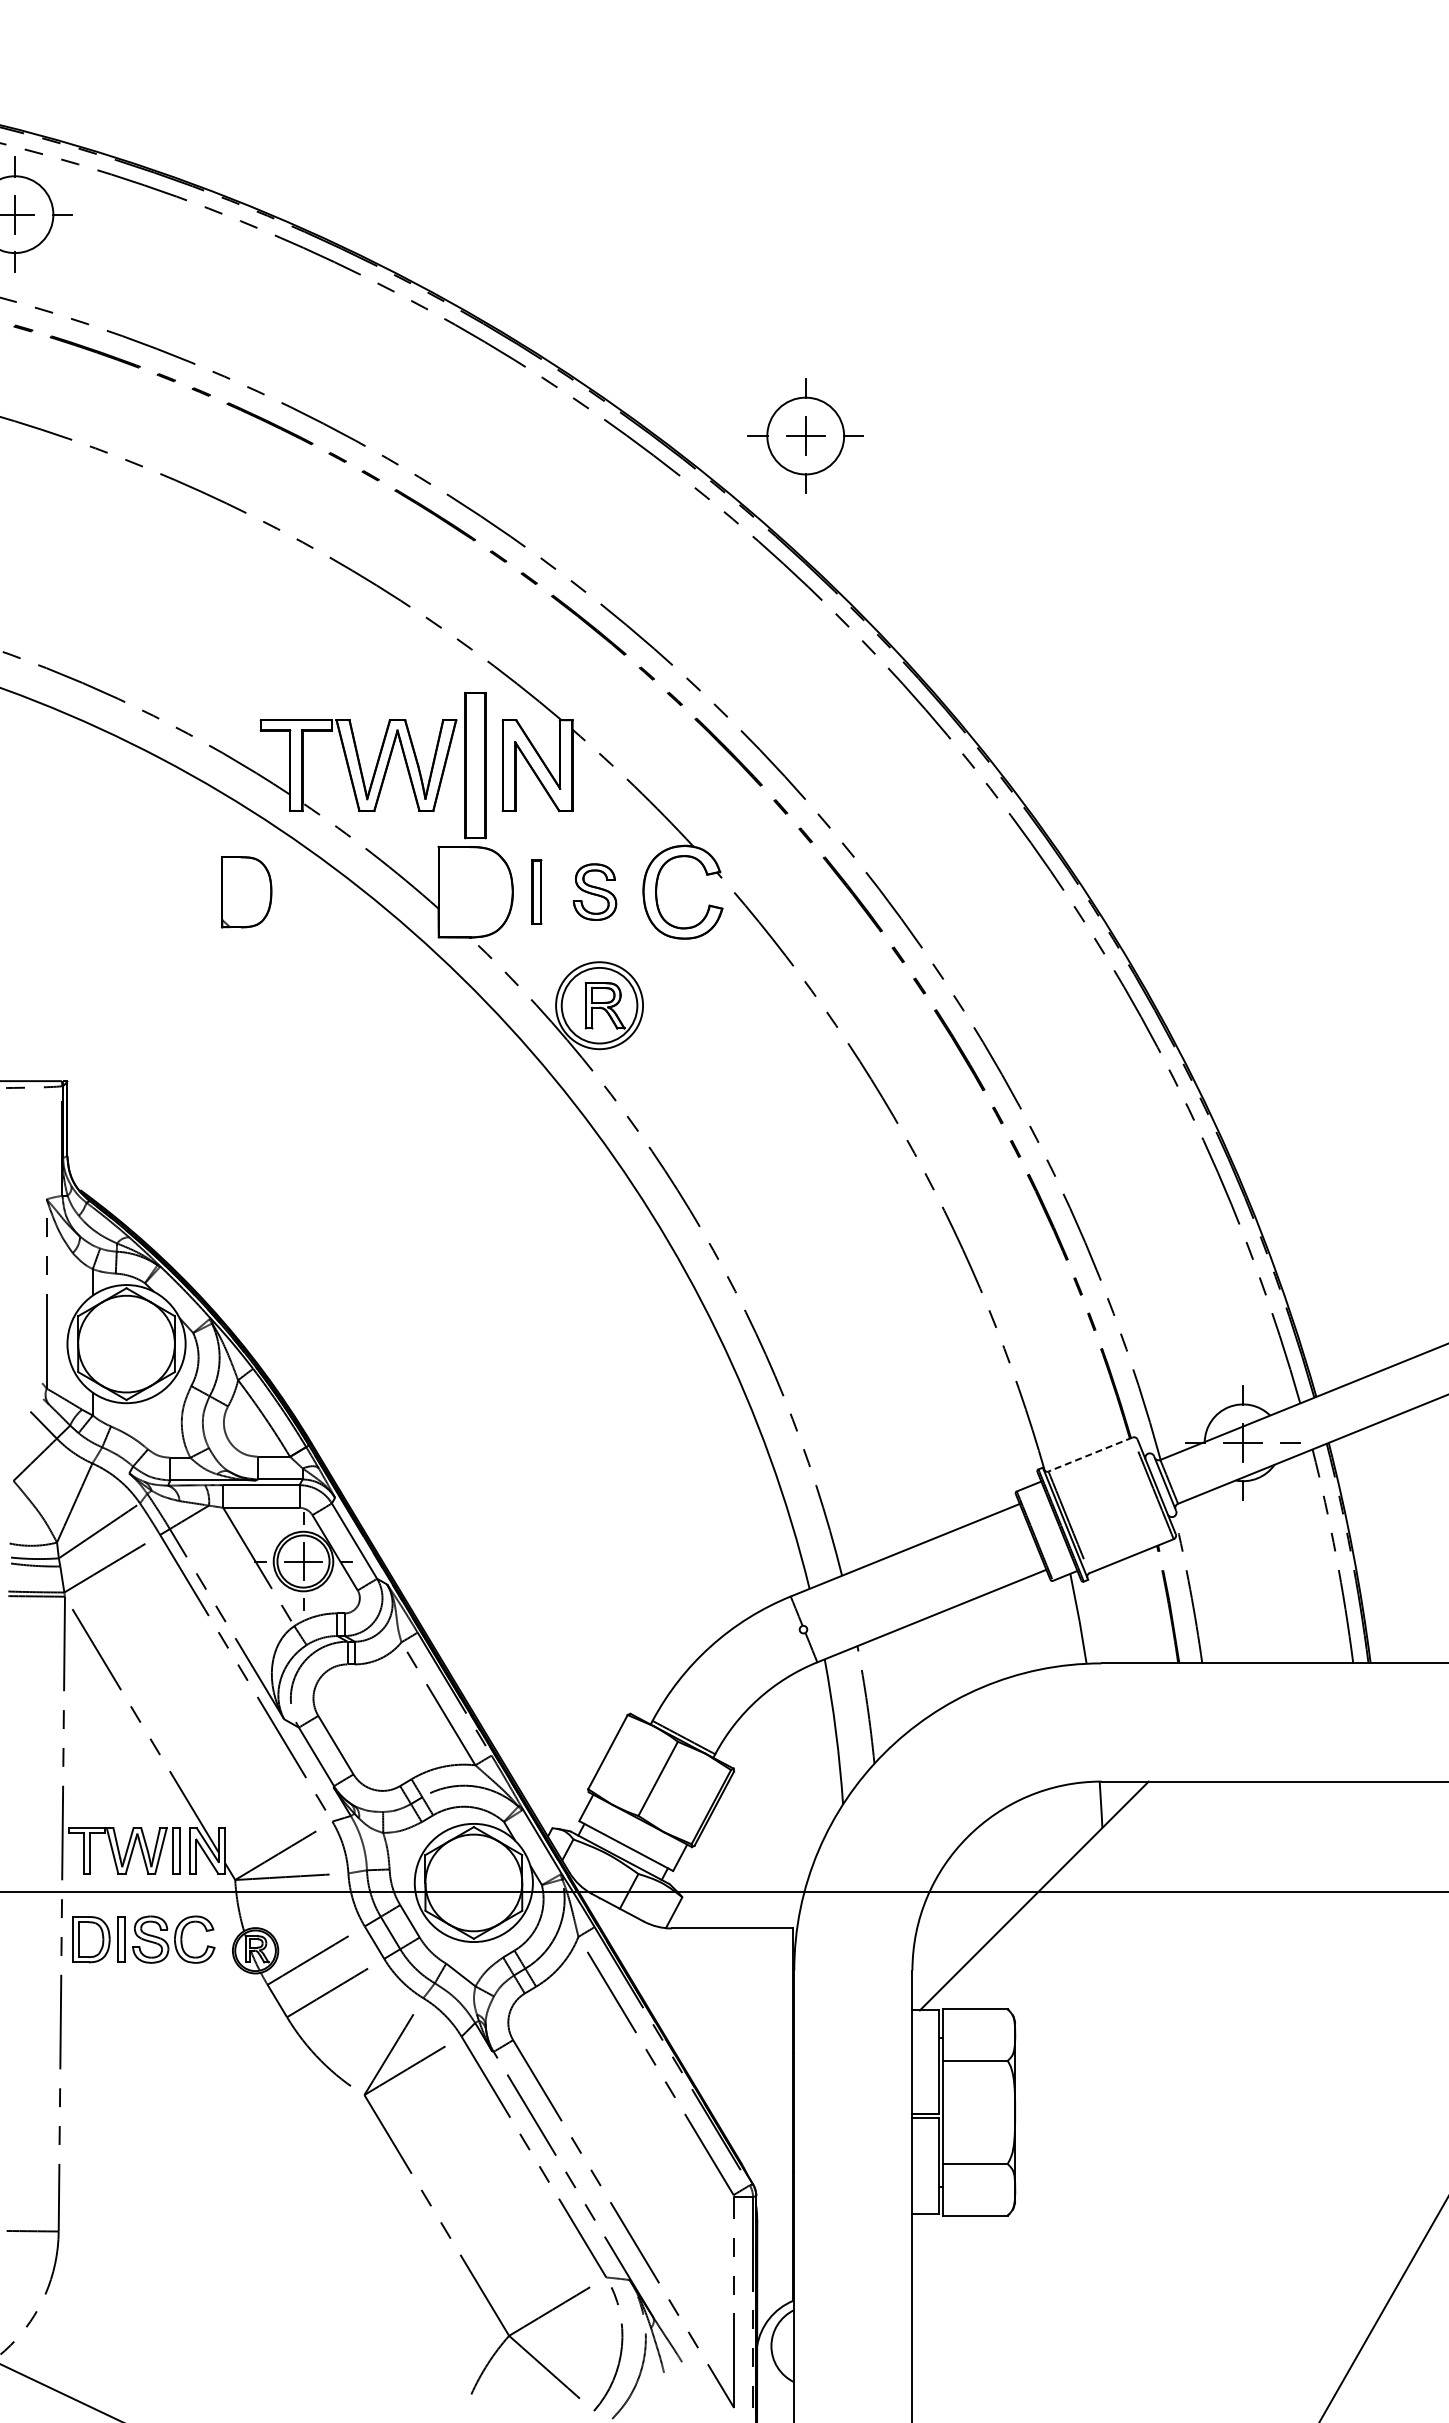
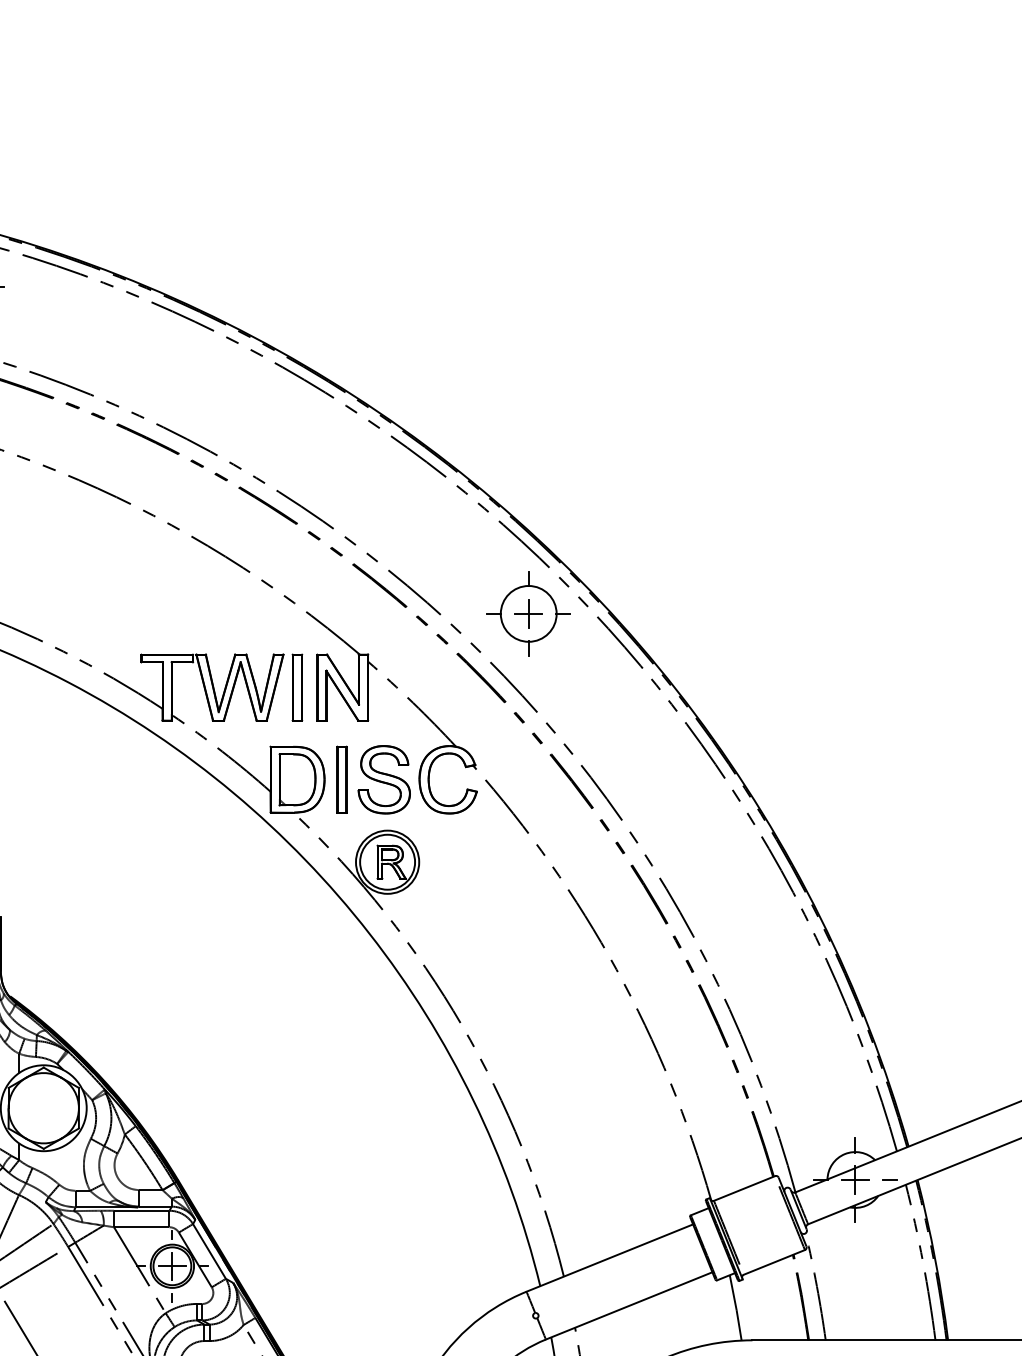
part: (805, 435) -> (528, 613), moved
part: (475, 765) -> (297, 687), size x0.62
part: (536, 891) -> (341, 779), size x1.43
part: (594, 891) -> (383, 779), size x1.67
part: (246, 892) -> (297, 779), moved
line: (1090, 1454) -> (744, 1188), dashed -> solid

